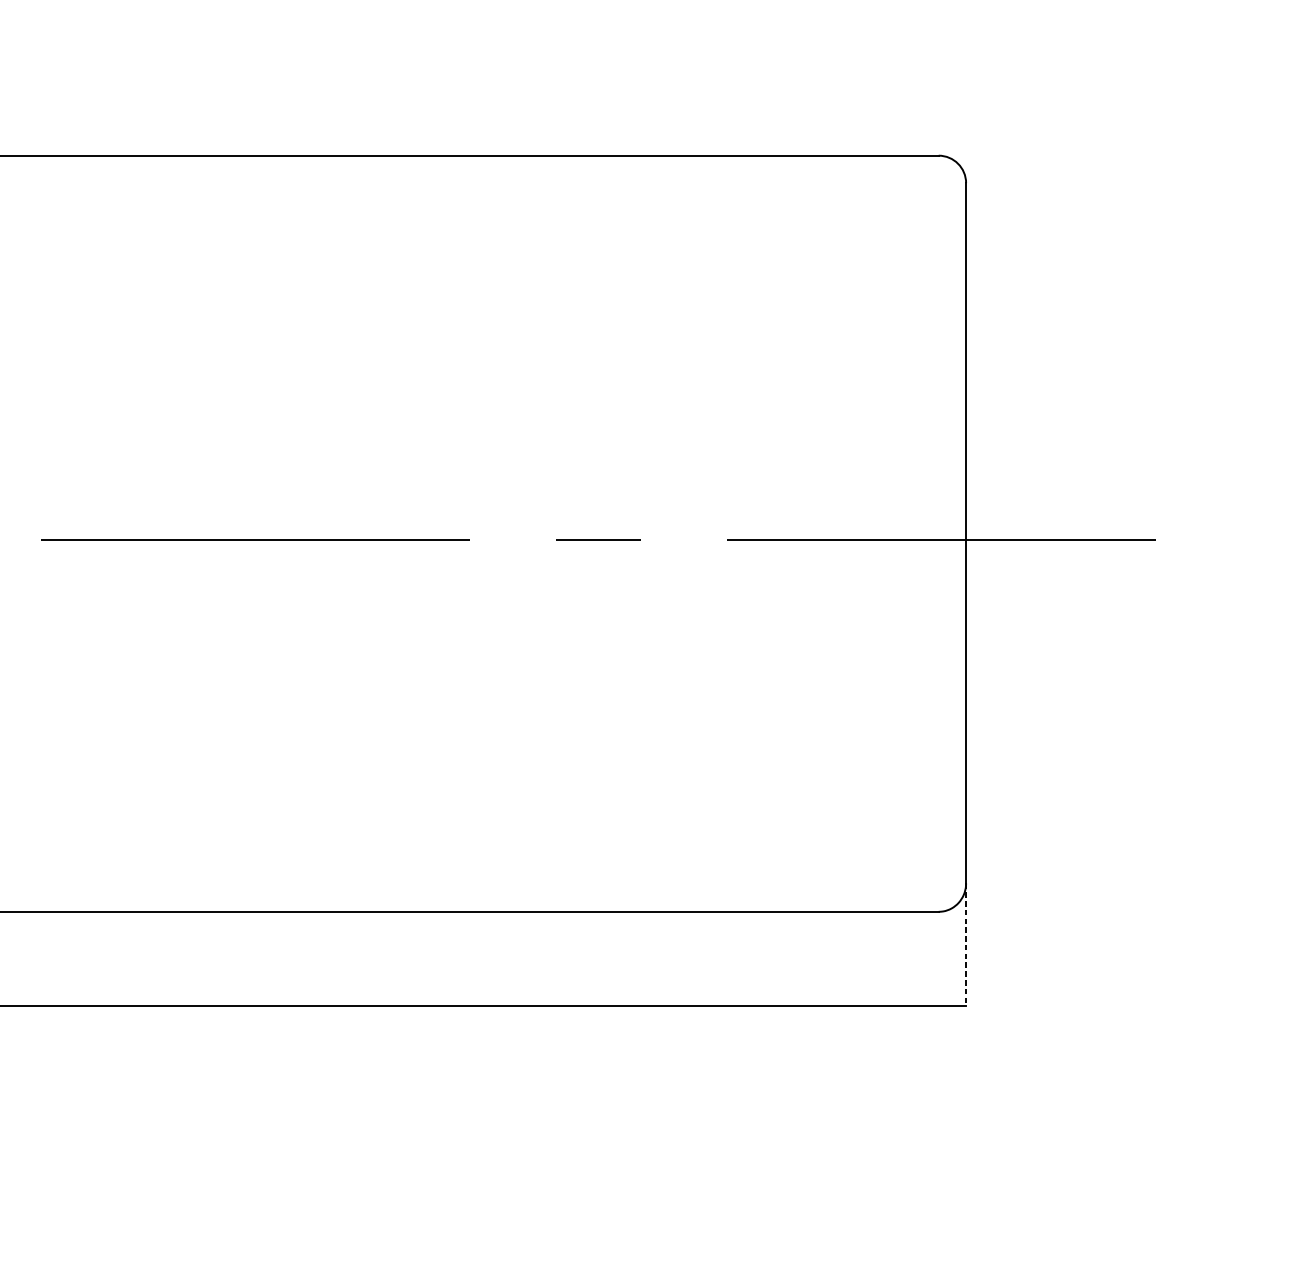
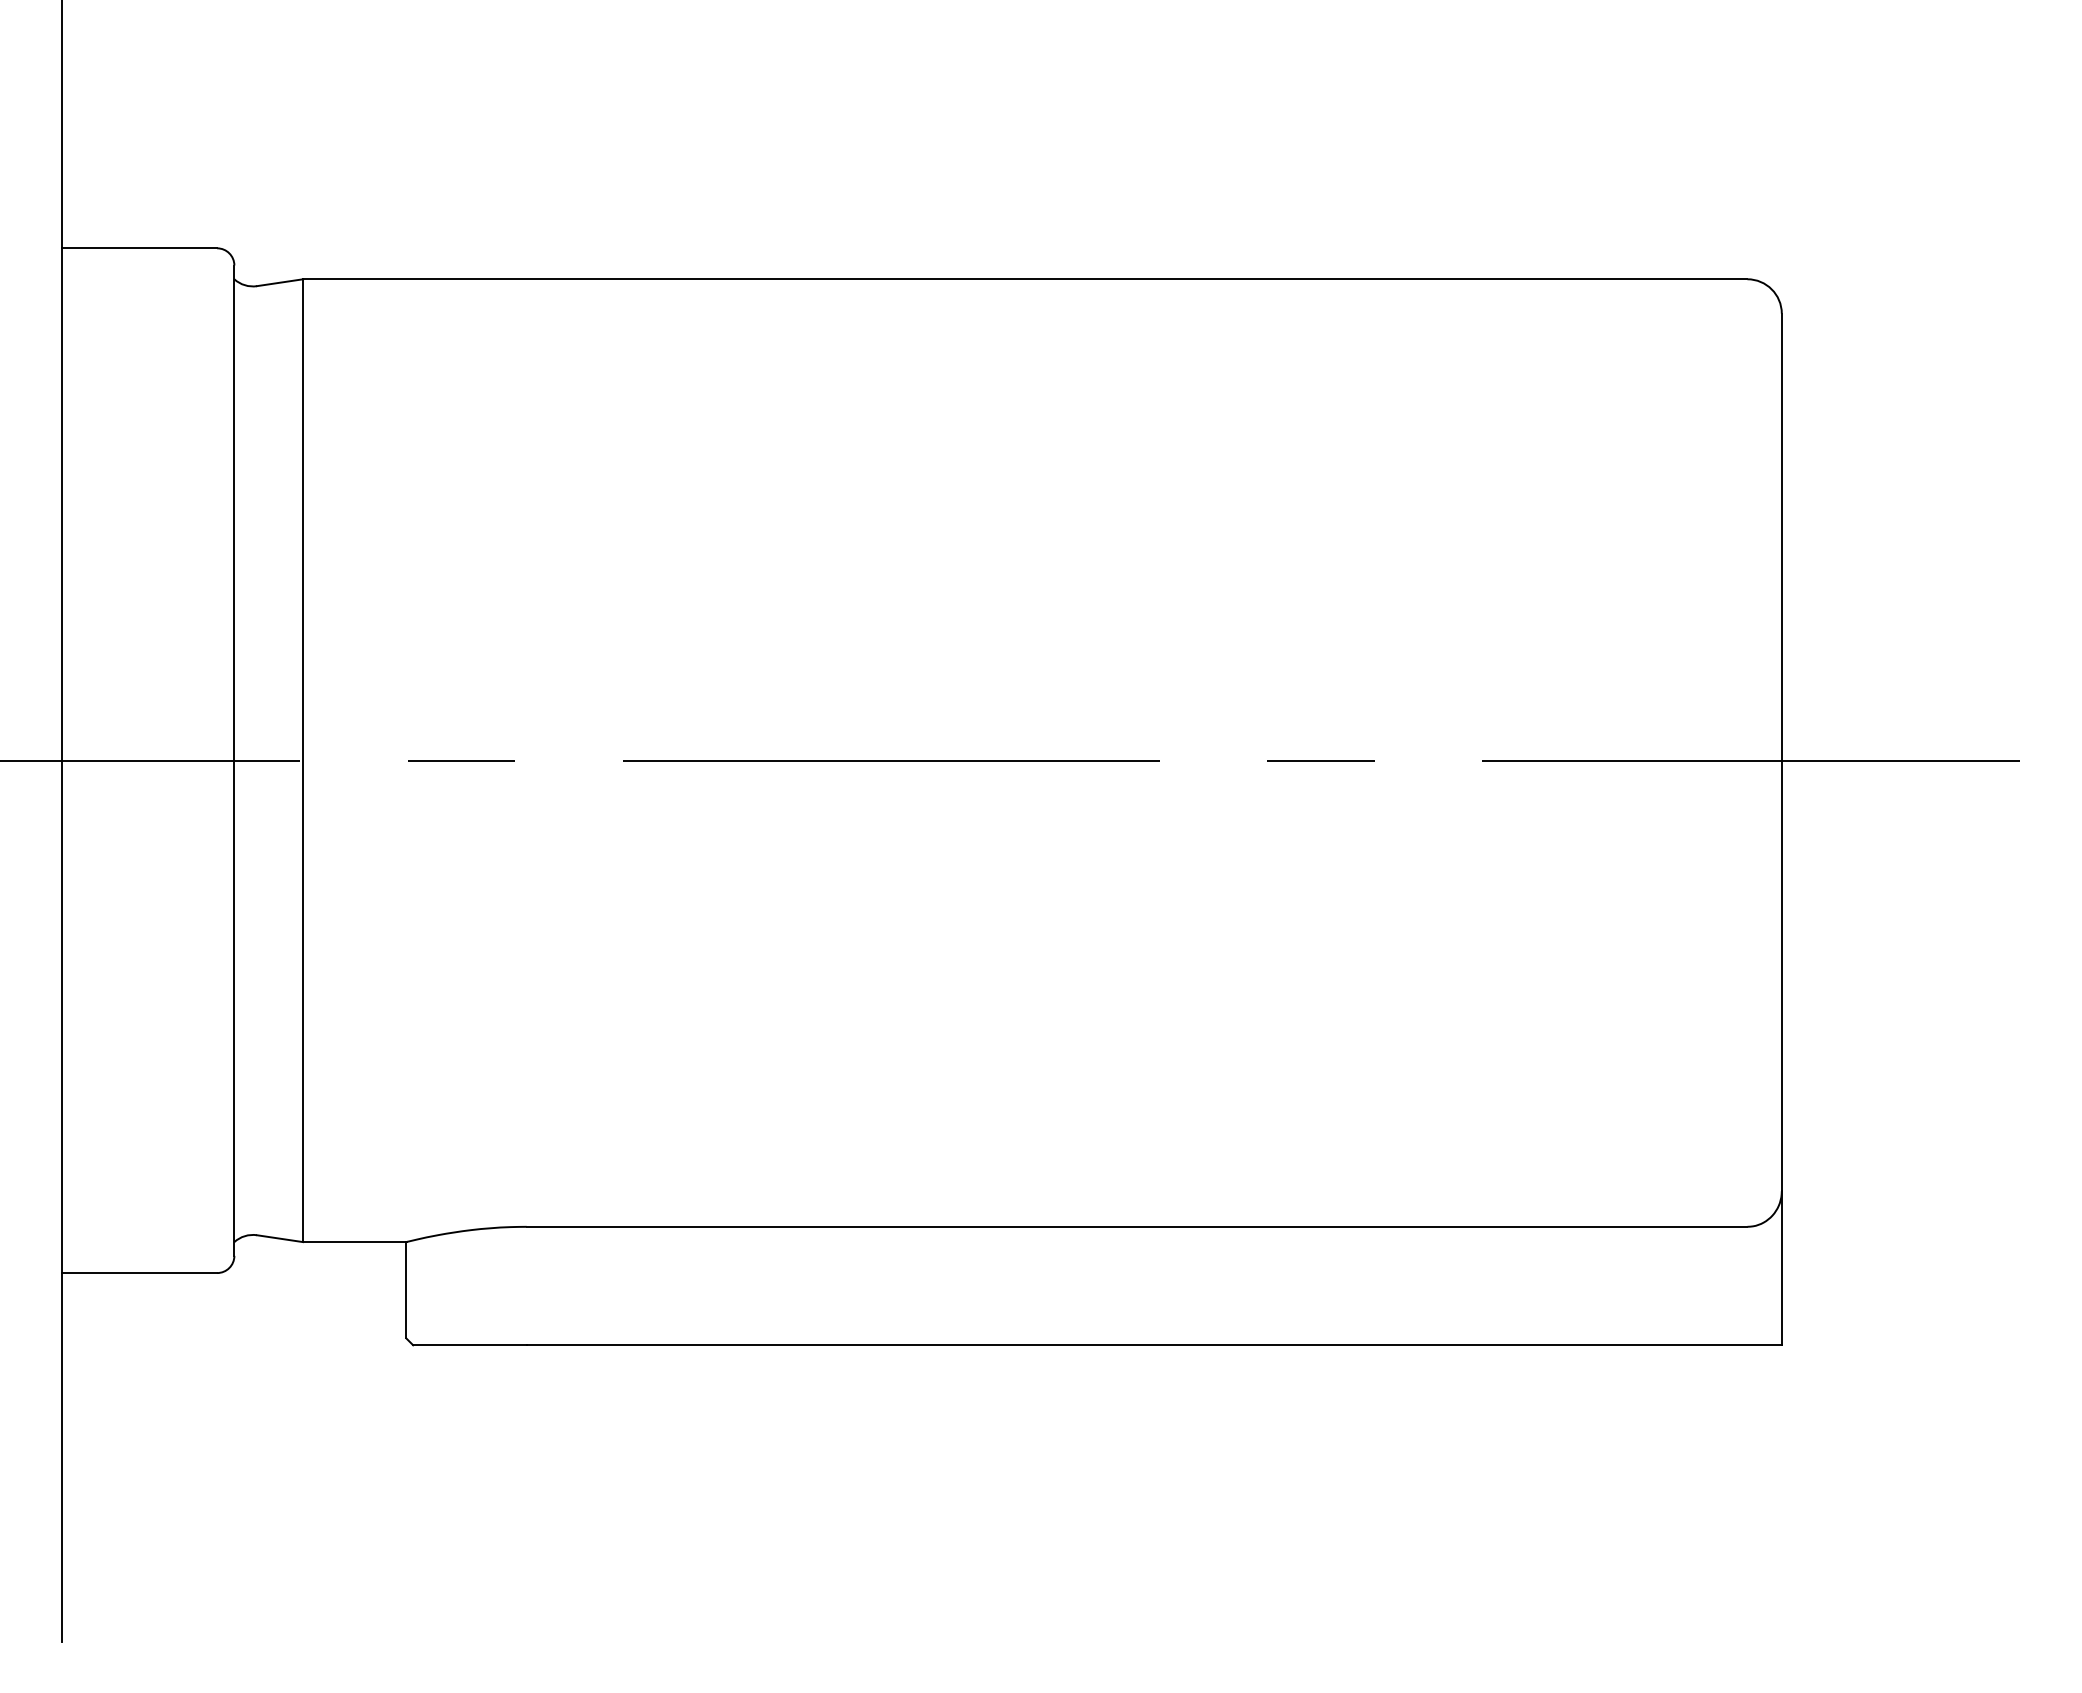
line: (965, 945) -> (1781, 1268), dashed -> solid

